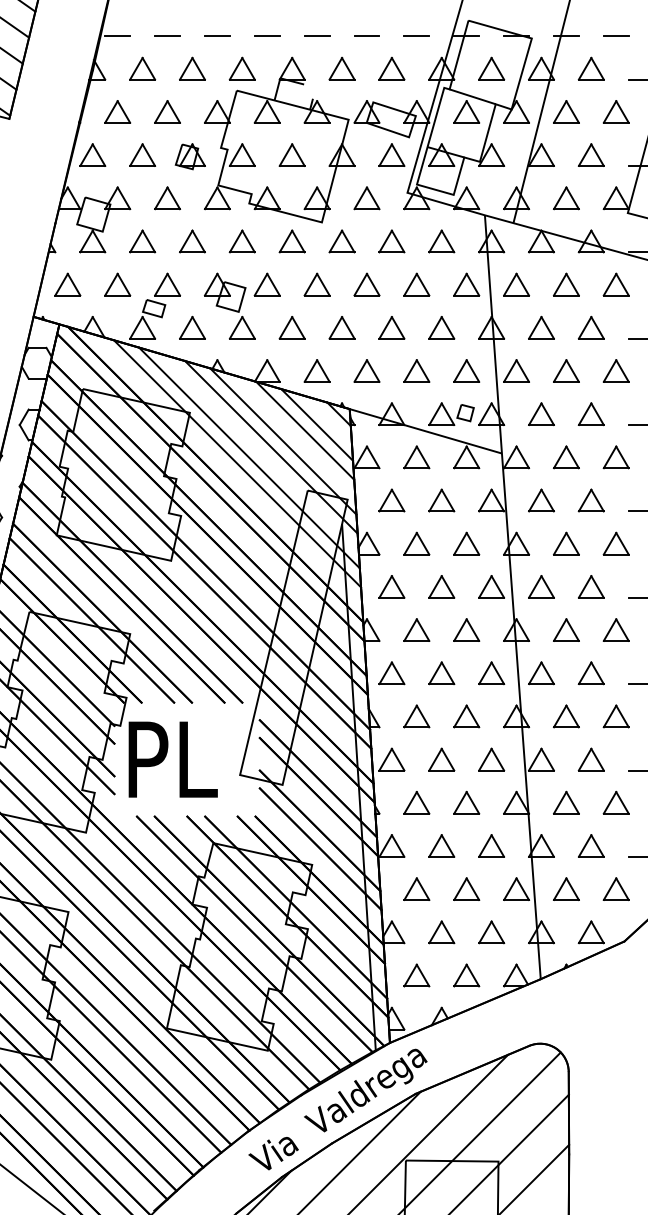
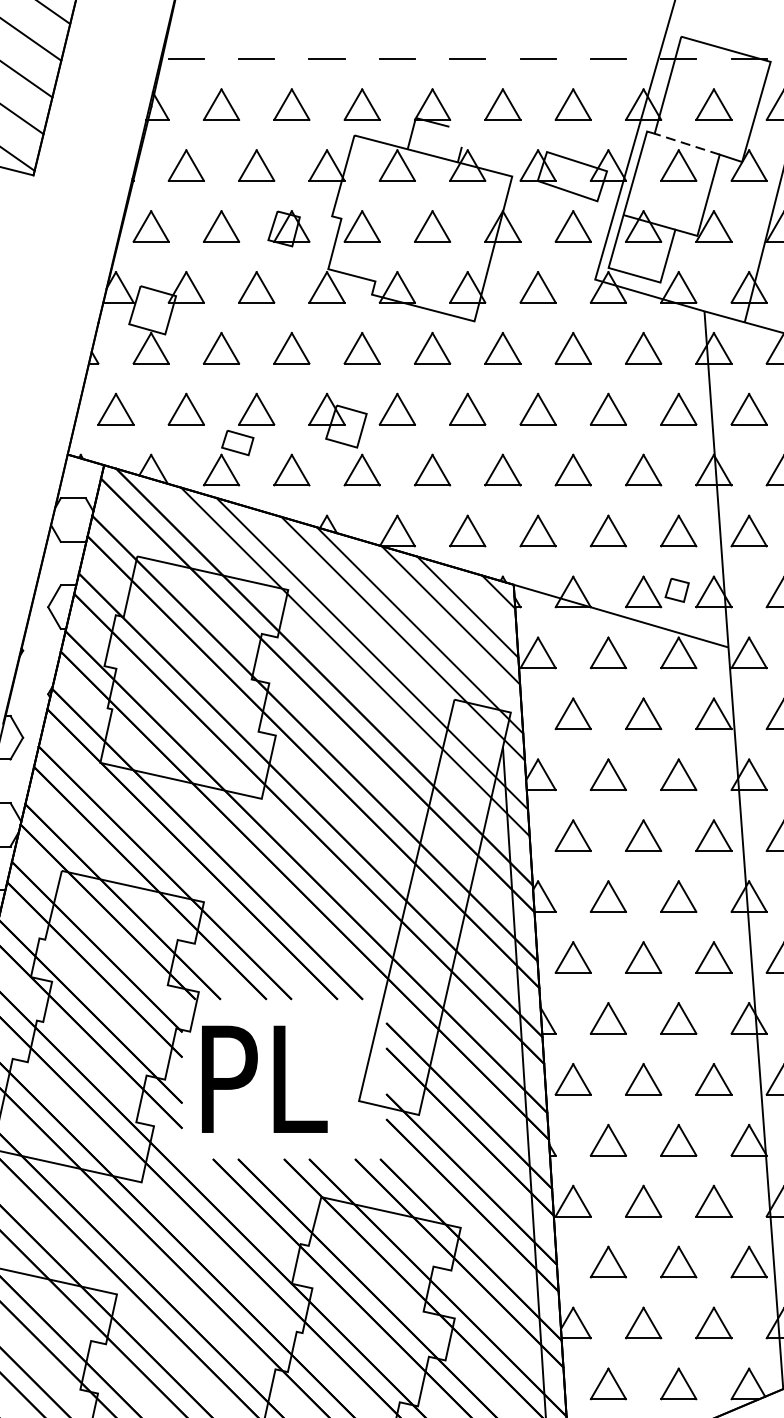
line: (472, 96) -> (686, 143), solid -> dashed

